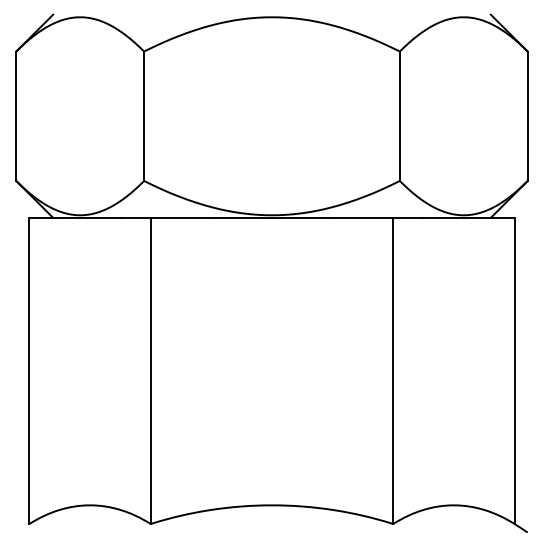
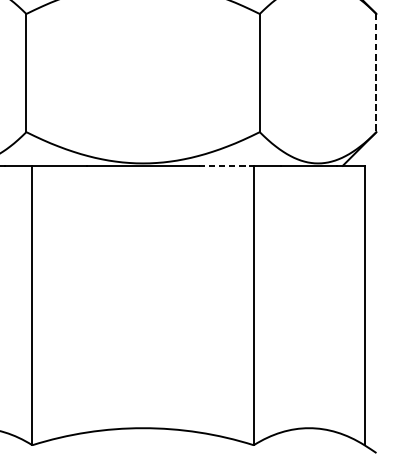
line: (527, 116) -> (376, 73), solid -> dashed
line: (363, 217) -> (226, 165), solid -> dashed

